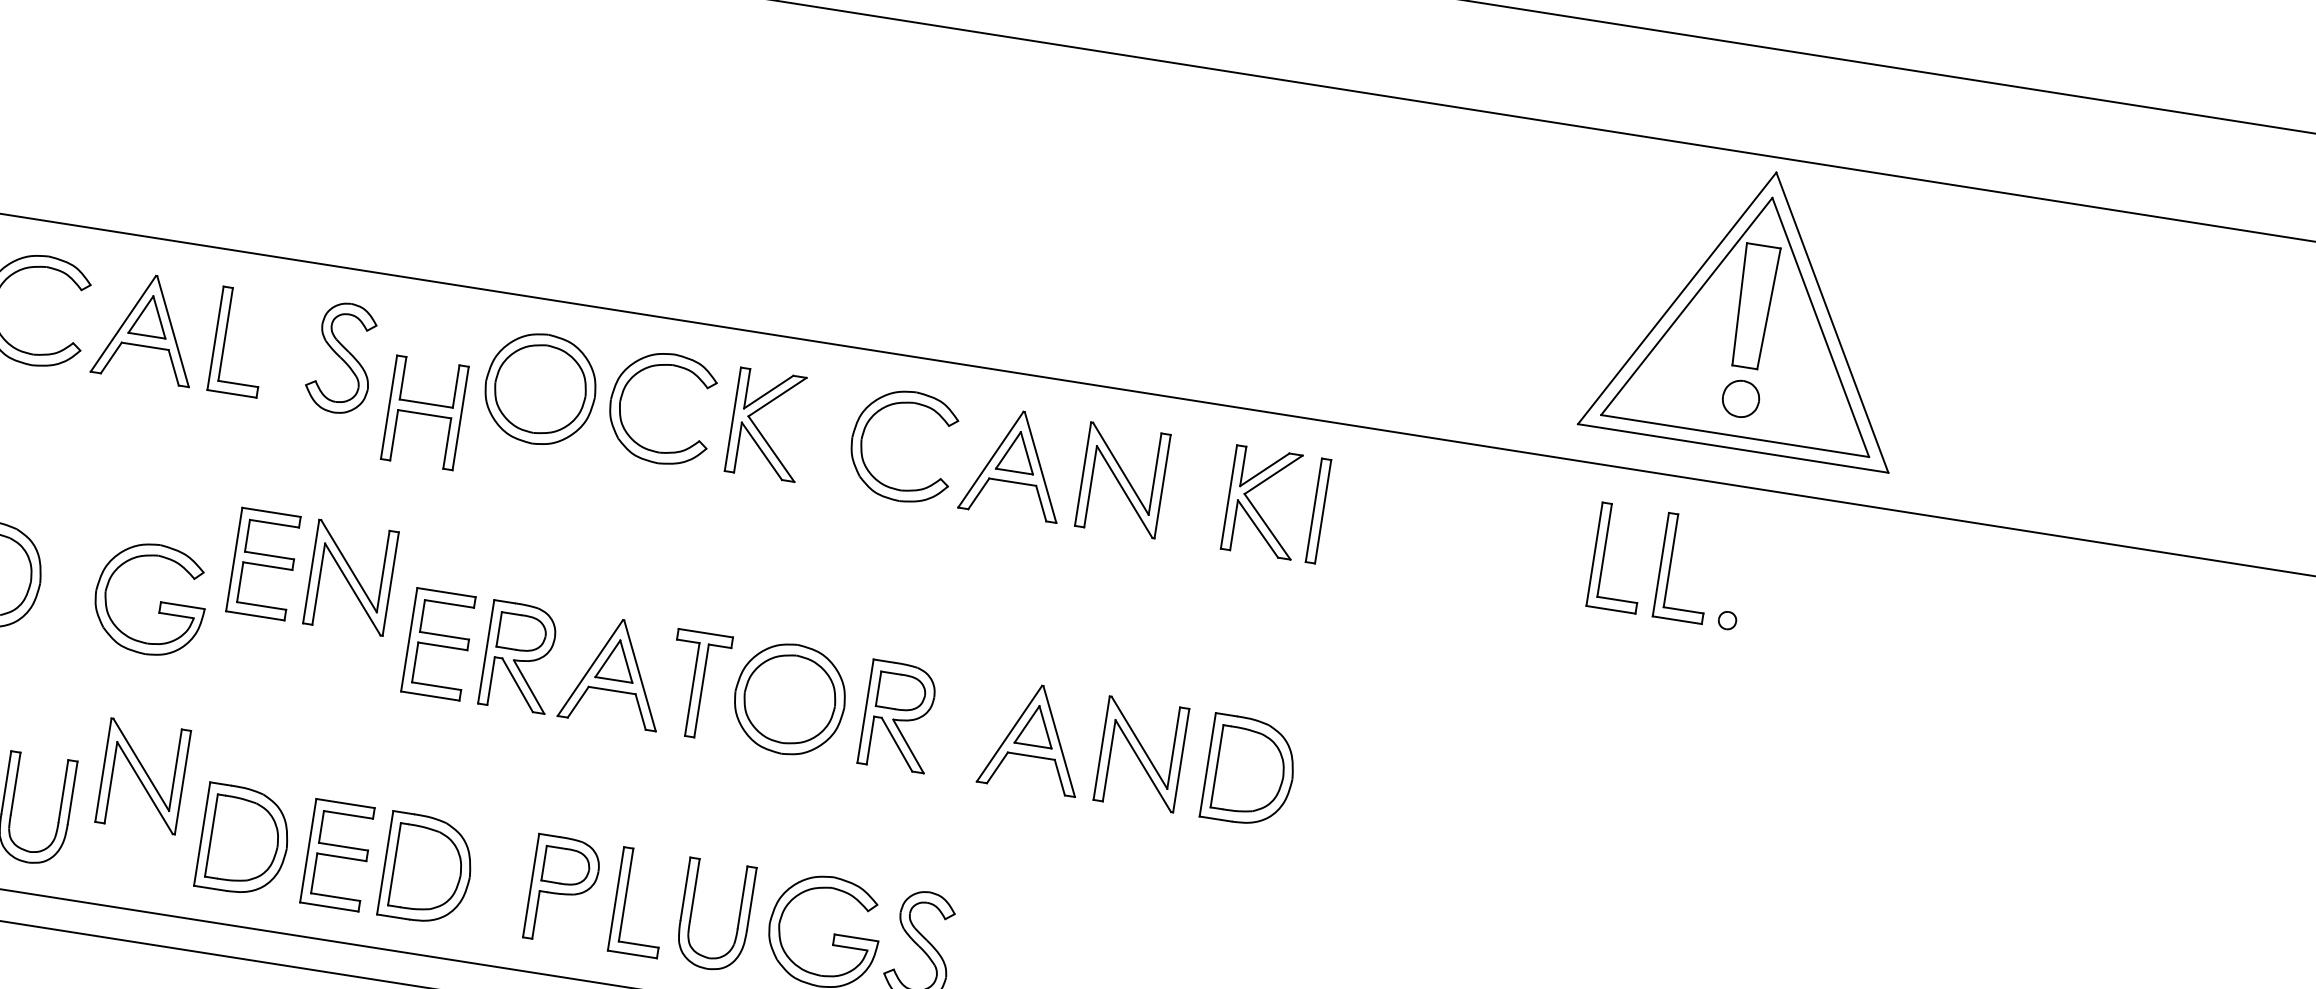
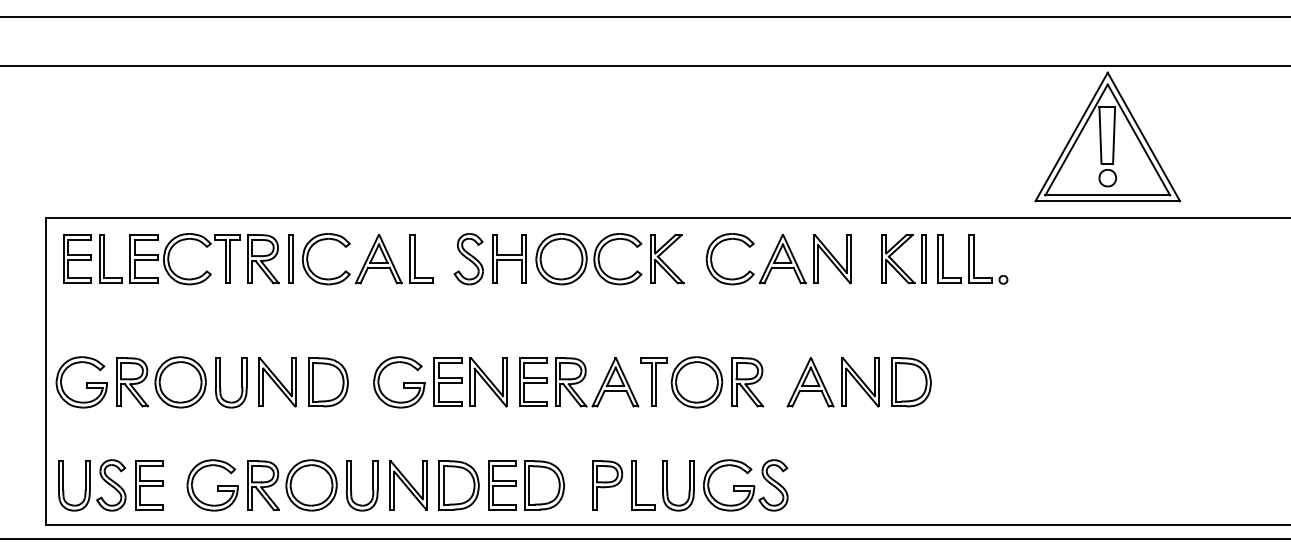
part: (424, 411) -> (509, 258), moved
part: (1667, 566) -> (972, 259), moved
part: (311, 571) -> (470, 382), moved
part: (143, 776) -> (408, 485), moved

